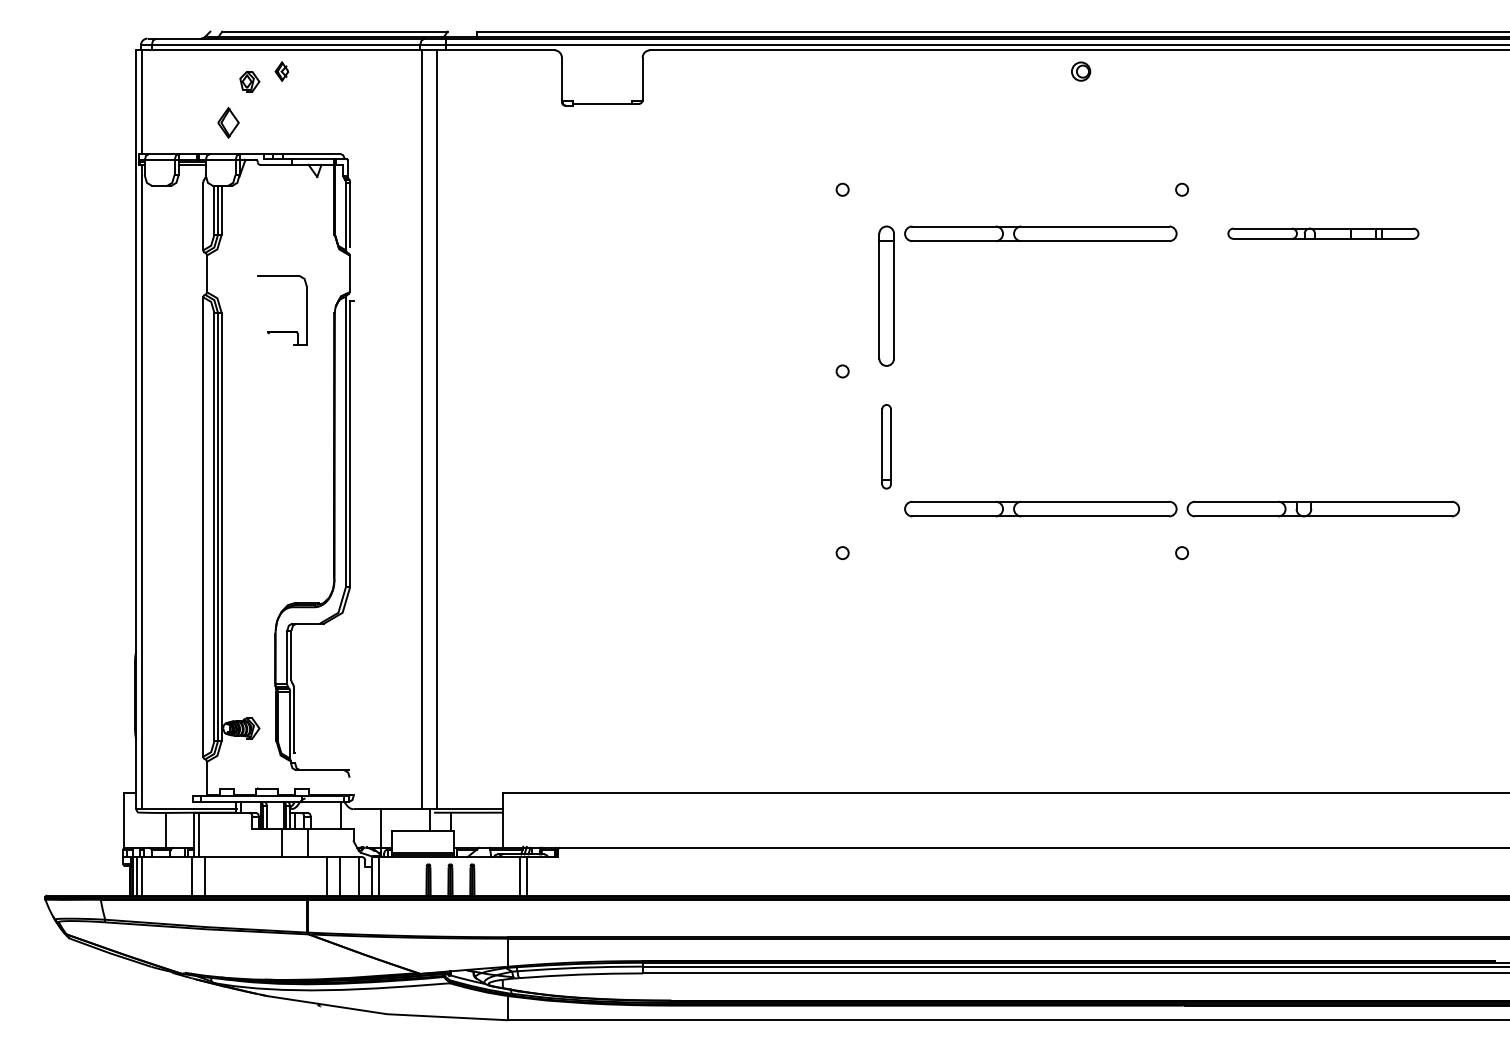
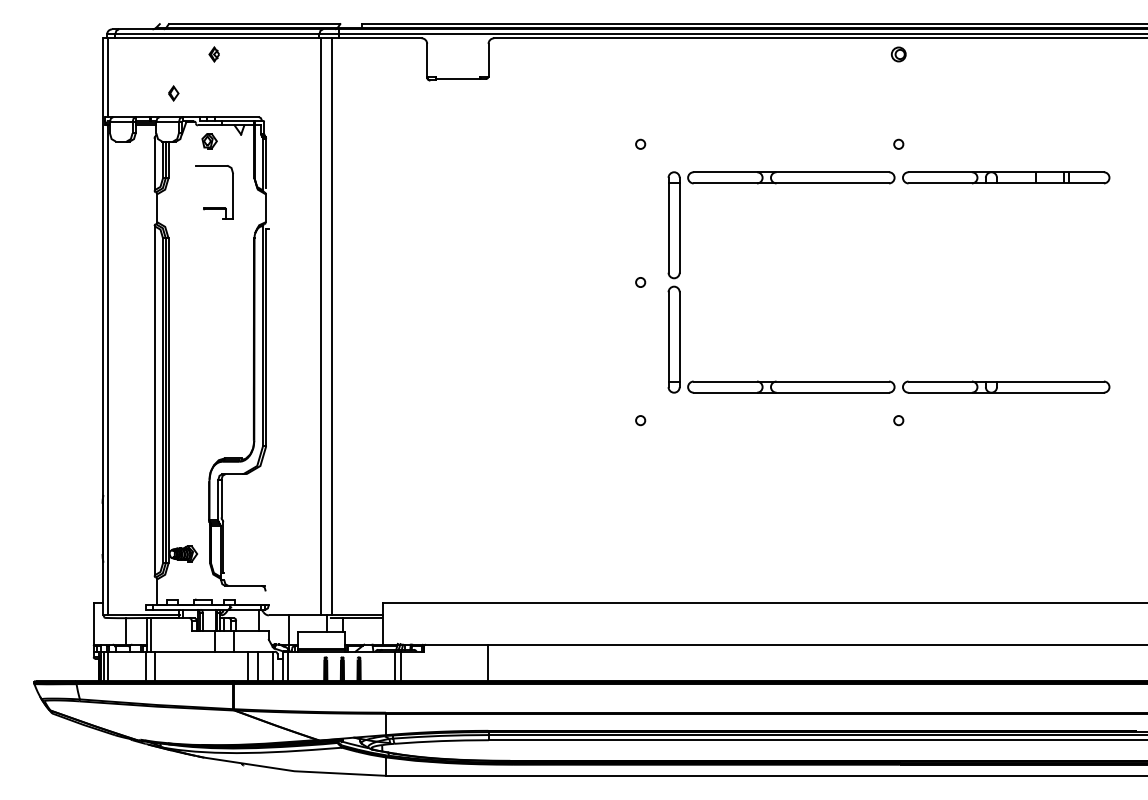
part: (1081, 71) -> (899, 54), moved
part: (249, 81) -> (209, 141), moved
part: (228, 122) -> (173, 93), size x0.62
part: (1323, 233) -> (1006, 177), size x1.43
part: (282, 331) -> (214, 207), moved
part: (886, 446) -> (673, 339), size x1.67
line: (642, 871) -> (488, 662), added

